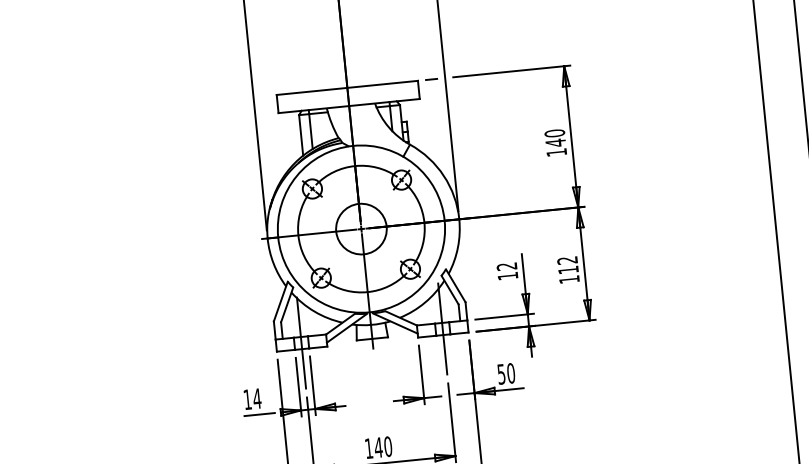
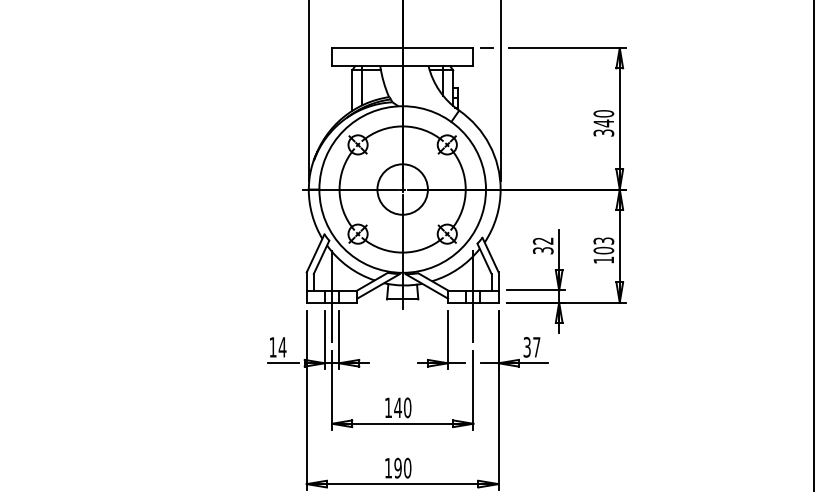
text: (556, 152) -> (603, 132), 140 -> 340
text: (567, 265) -> (603, 245), 112 -> 103
text: (507, 276) -> (542, 250), 12 -> 32
text: (506, 373) -> (532, 347), 50 -> 37

